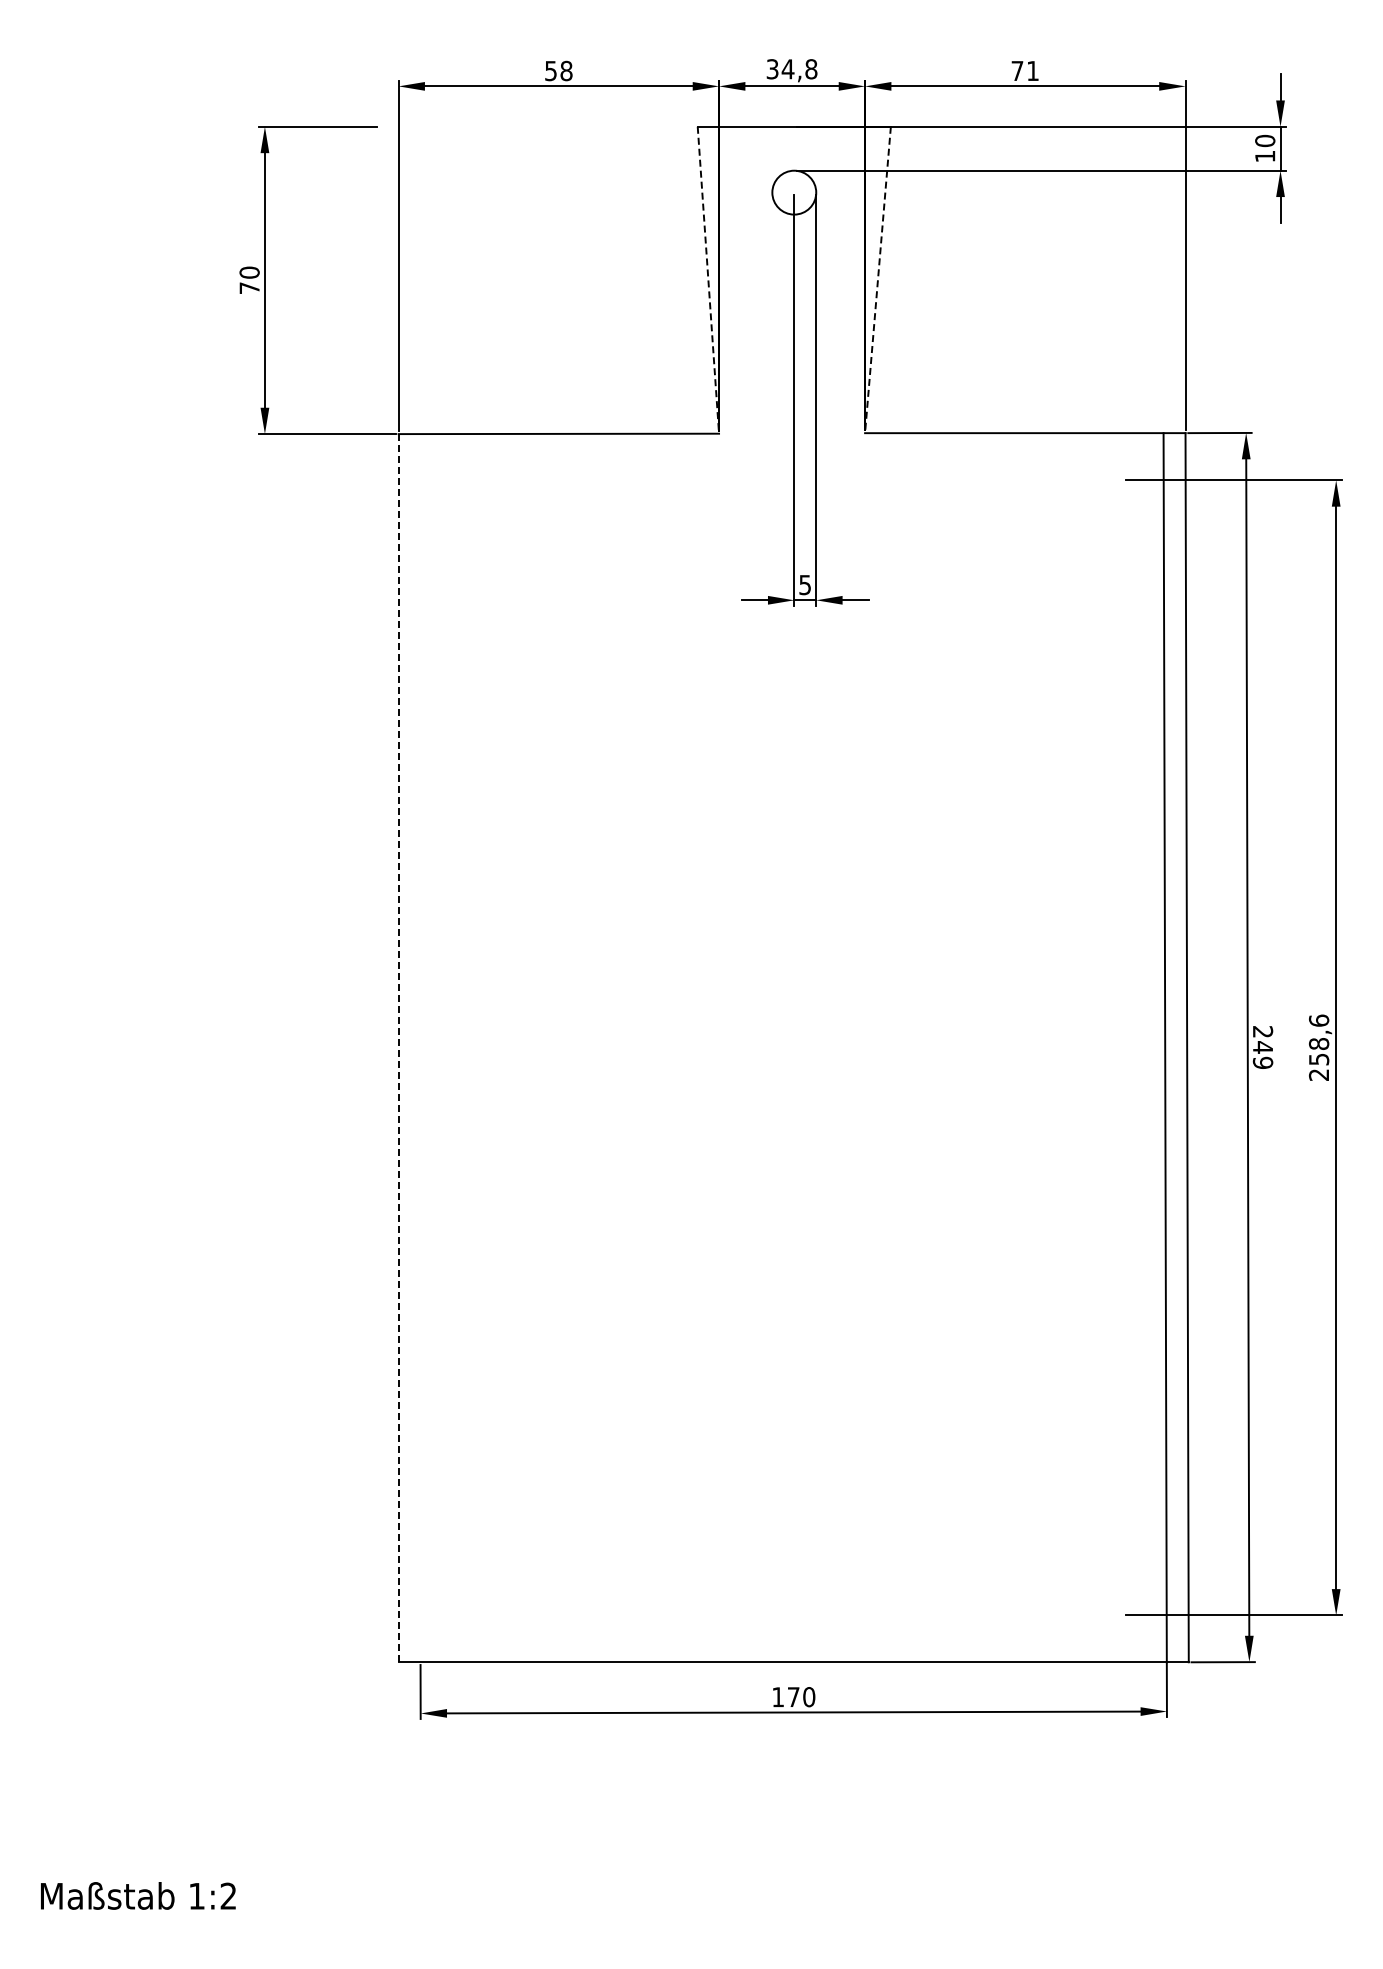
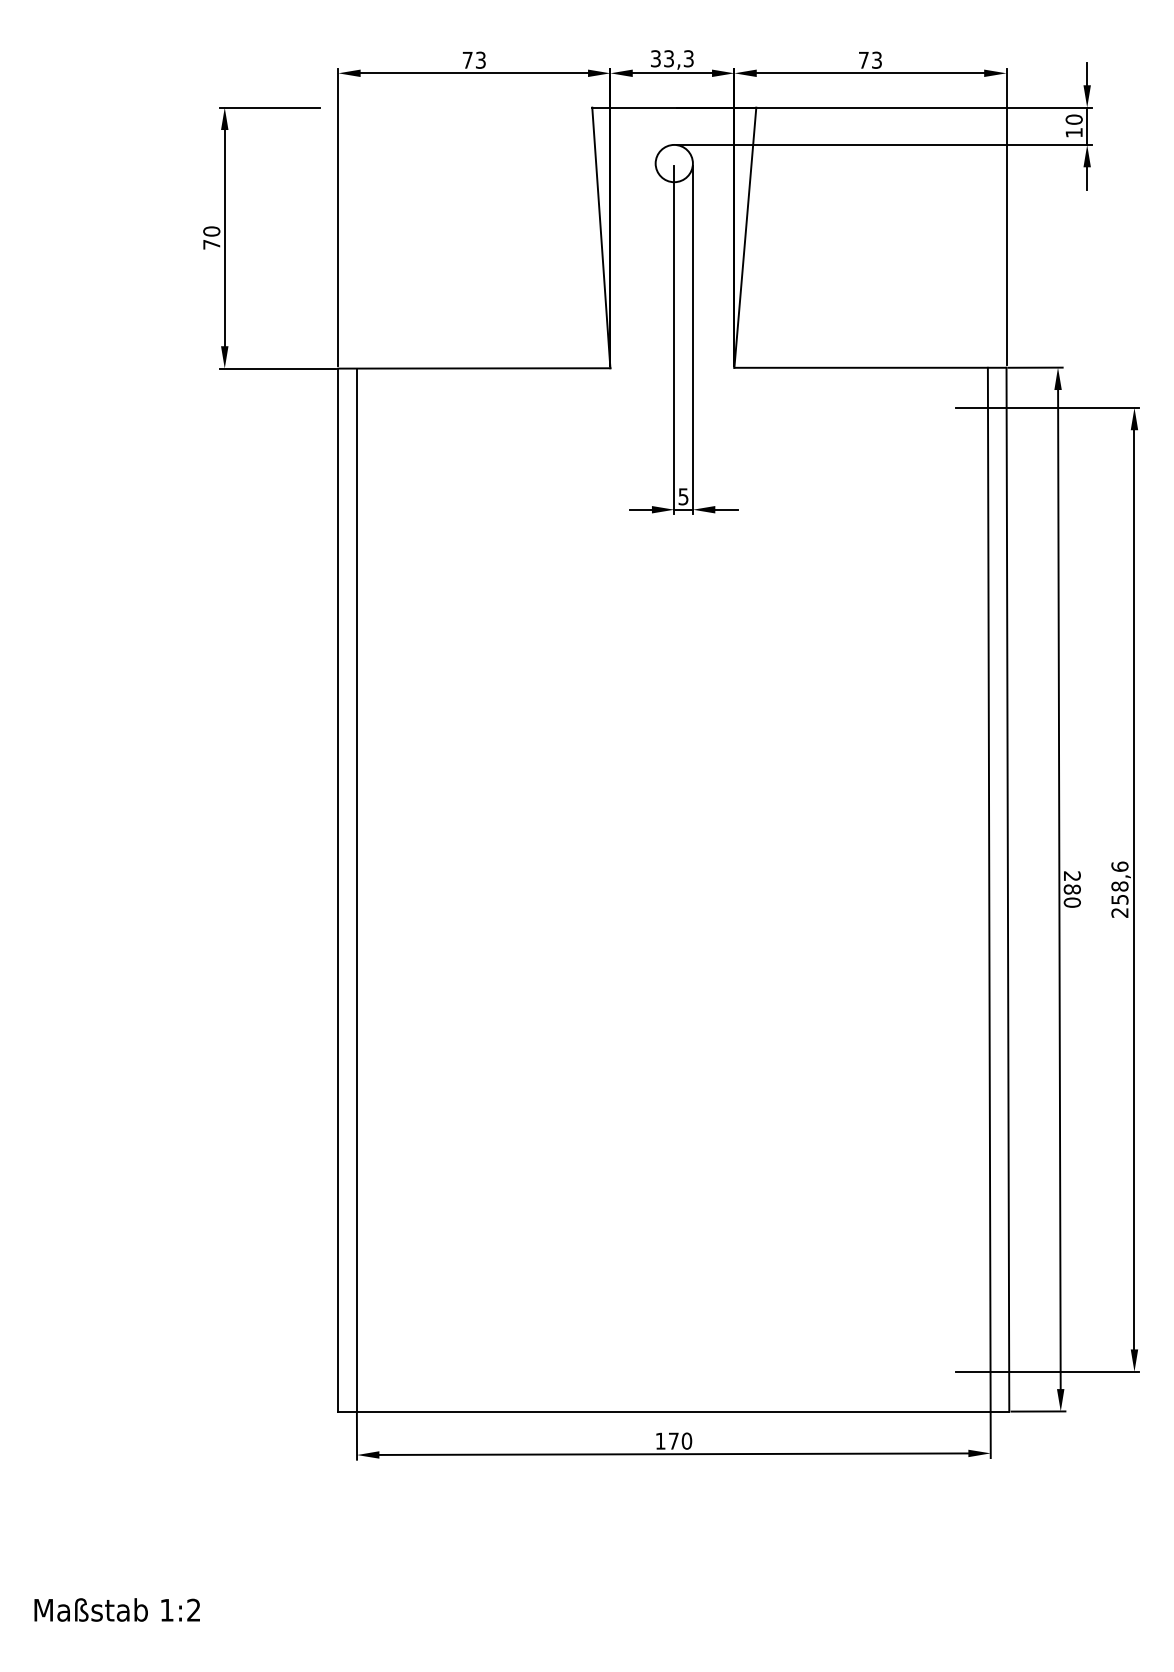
text: (799, 69) -> (678, 58), 34,8 -> 33,3
text: (1032, 70) -> (876, 59), 71 -> 73
text: (558, 71) -> (474, 60), 58 -> 73
line: (708, 280) -> (601, 238), dashed -> solid
line: (877, 280) -> (744, 238), dashed -> solid
line: (398, 1048) -> (338, 890), dashed -> solid
line: (420, 1048) -> (356, 890), added
text: (1262, 1055) -> (1071, 896), 249 -> 280

